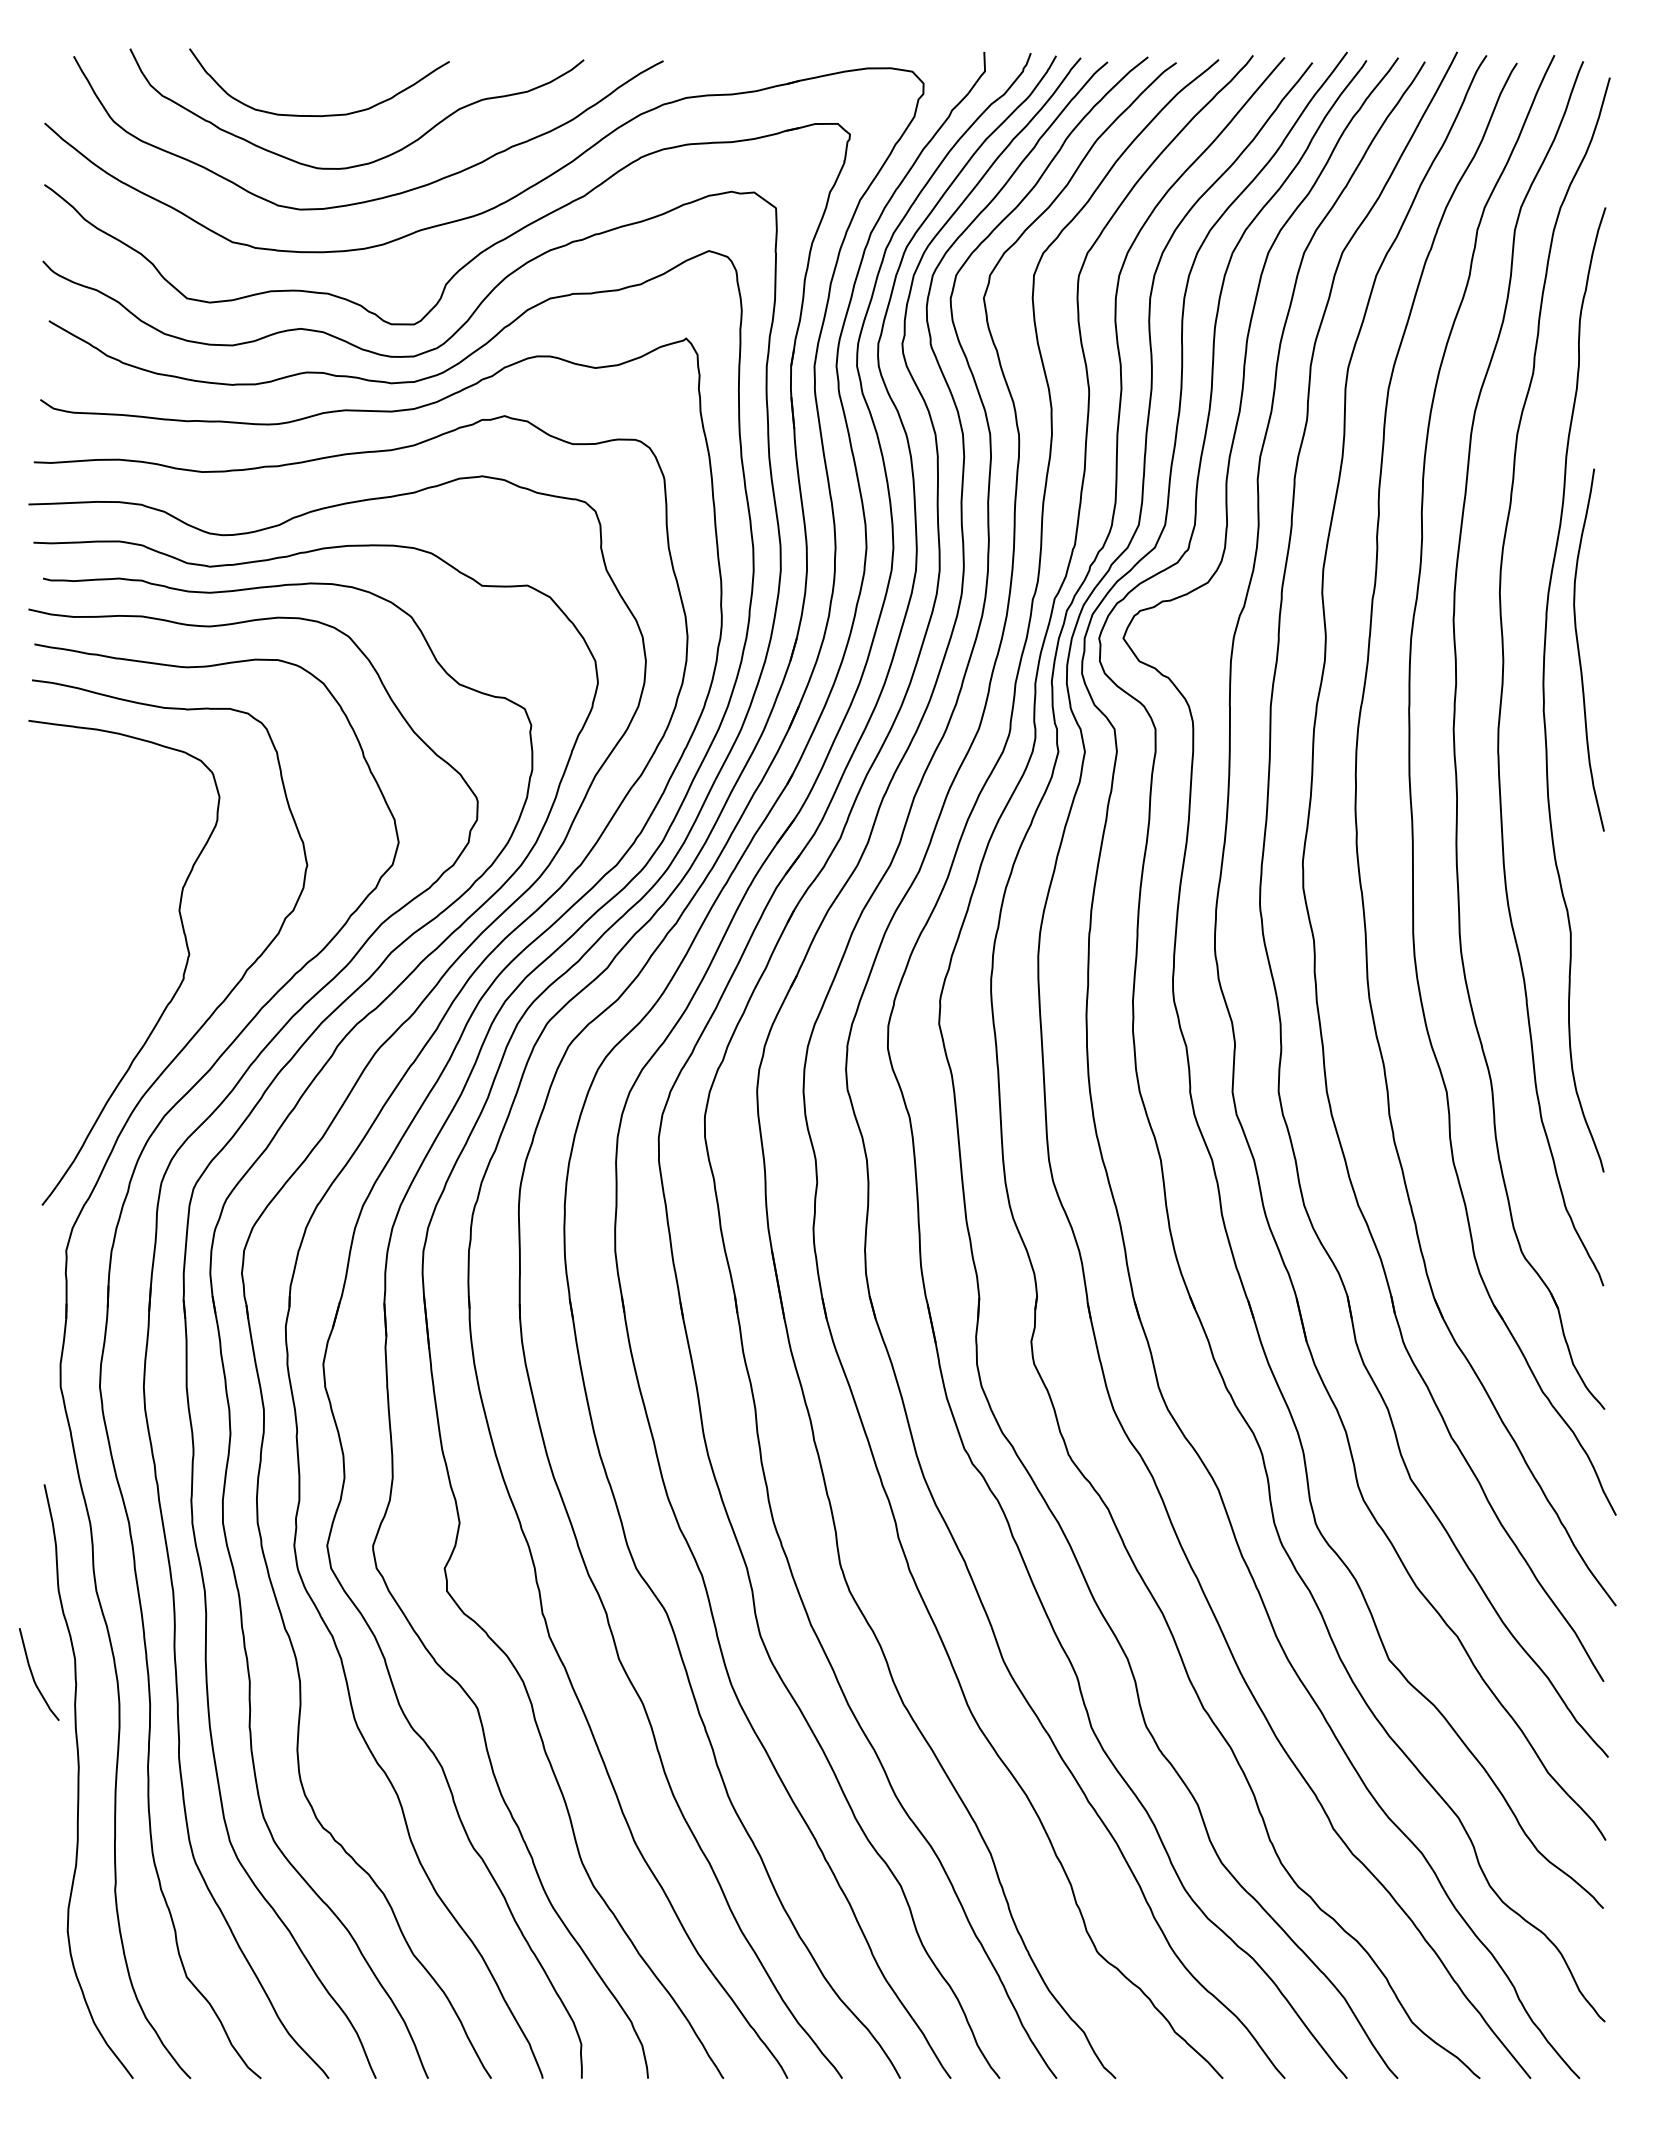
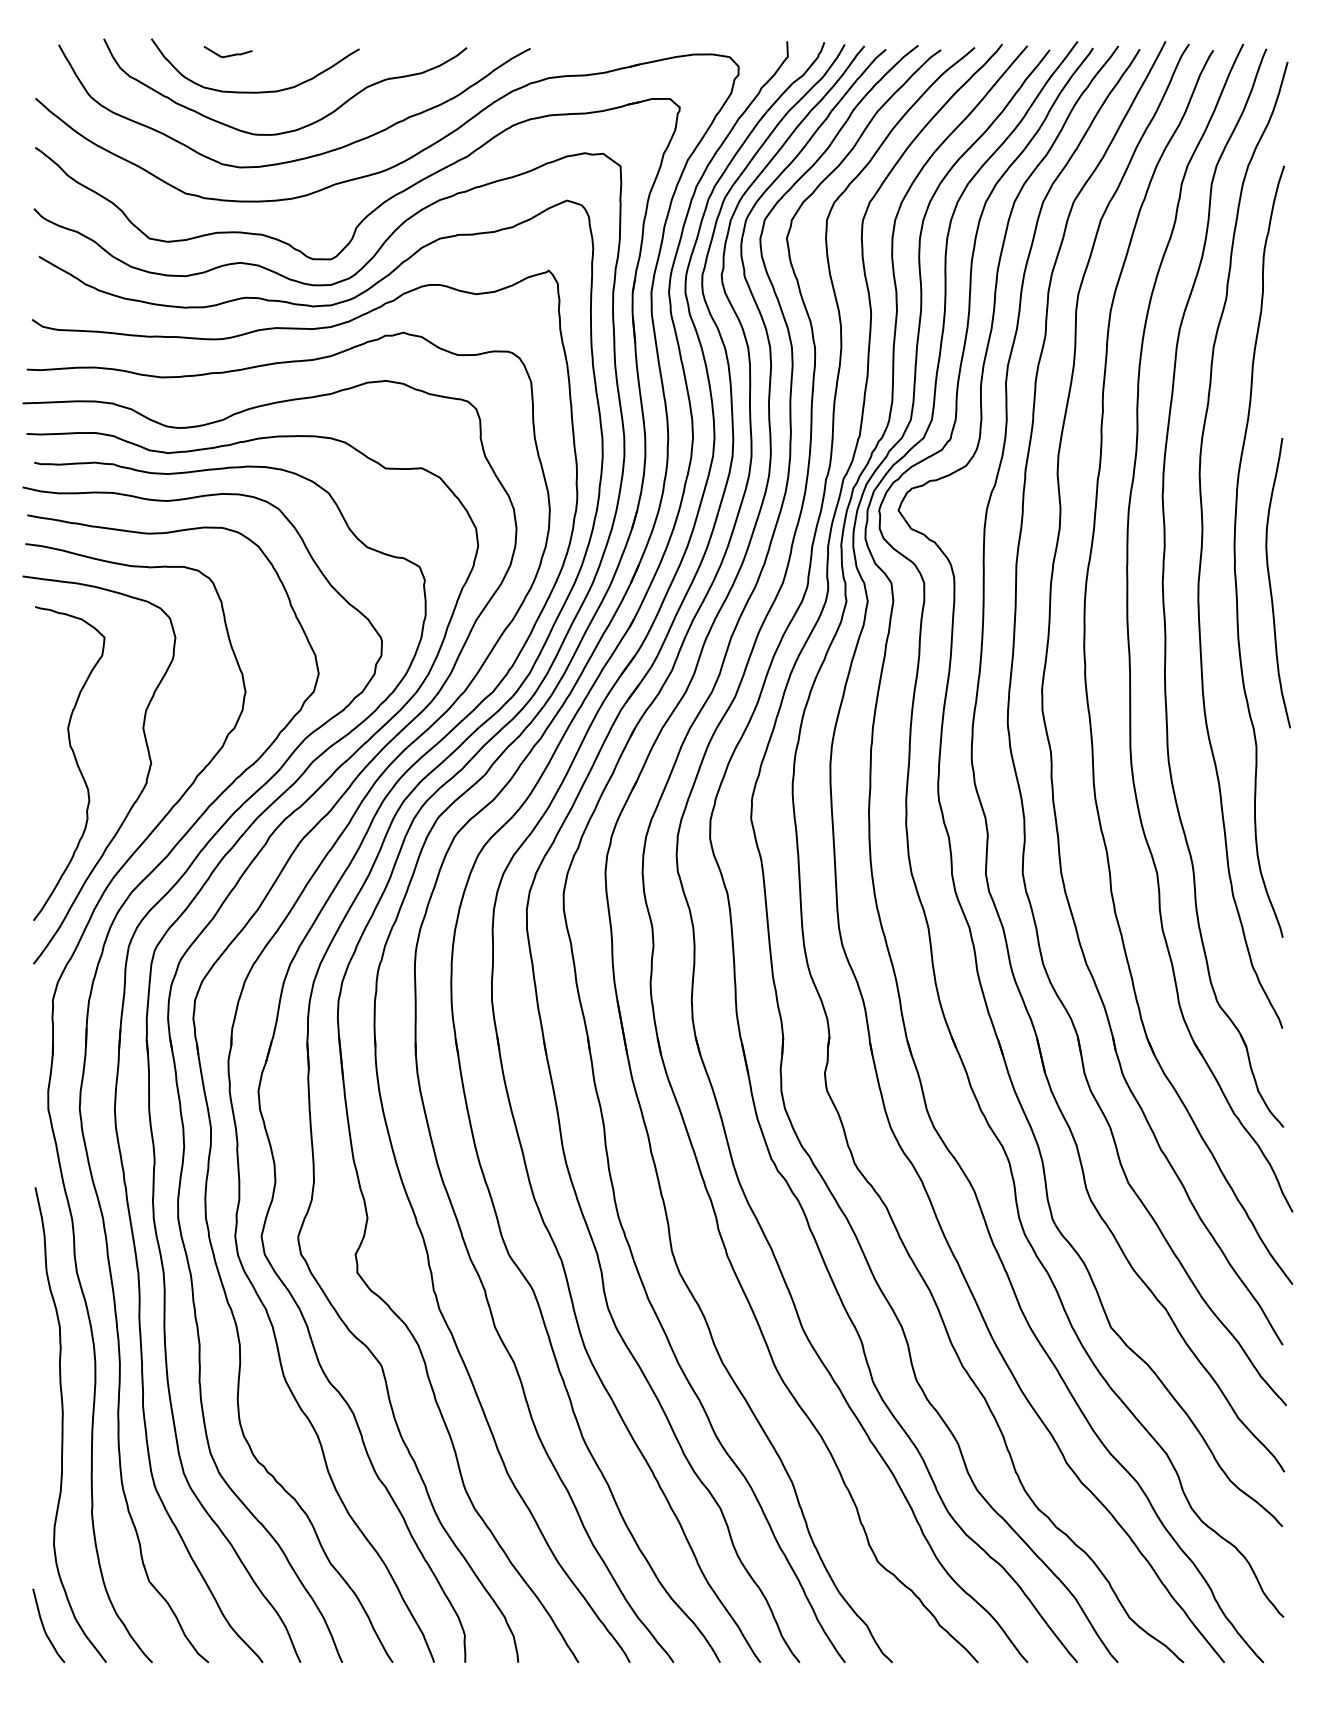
curve: (285, 69) -> (228, 55), added
curve: (1579, 649) -> (1270, 582), moved
curve: (94, 951) -> (75, 761), added
curve: (33, 1675) -> (44, 1626), moved

